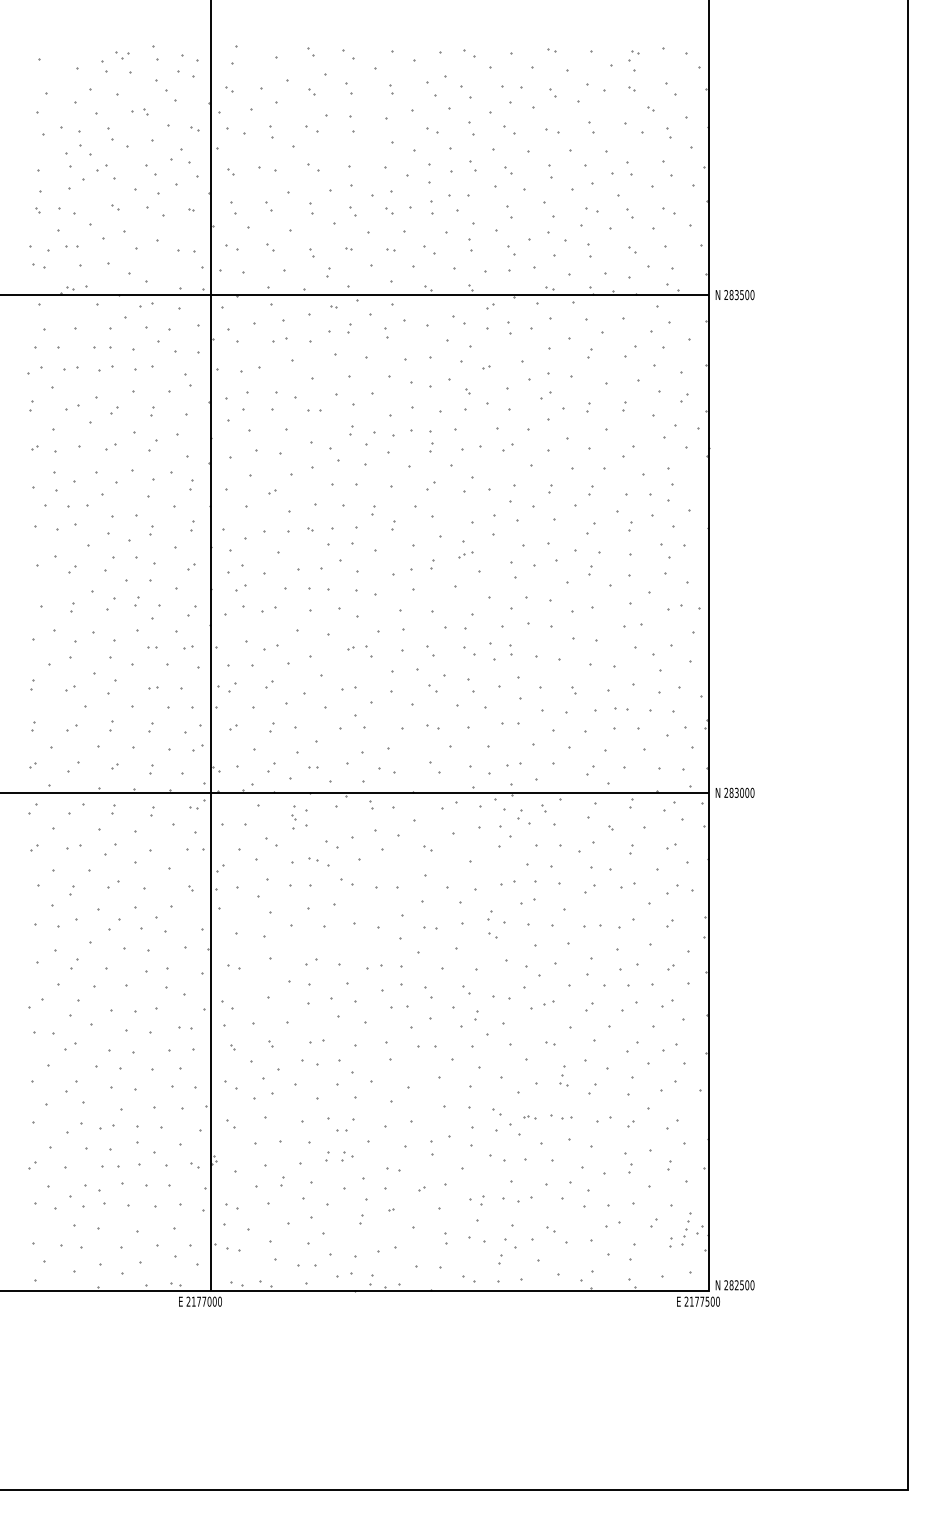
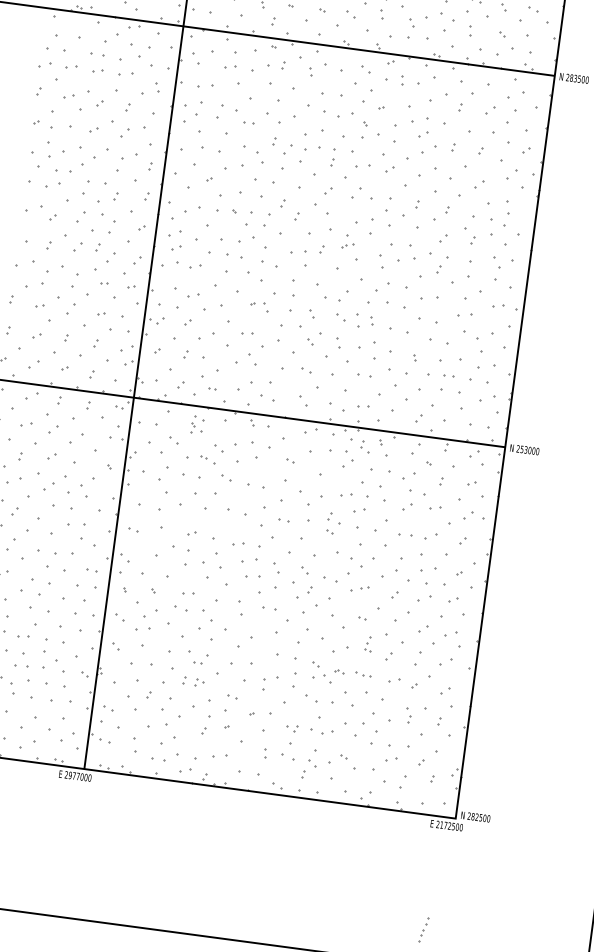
text: (731, 792) -> (522, 449), 283000 -> 253000
part: (686, 1228) -> (423, 929), moved
text: (193, 1301) -> (70, 775), 2177000 -> 2977000
text: (702, 1301) -> (449, 825), 2177500 -> 2172500

